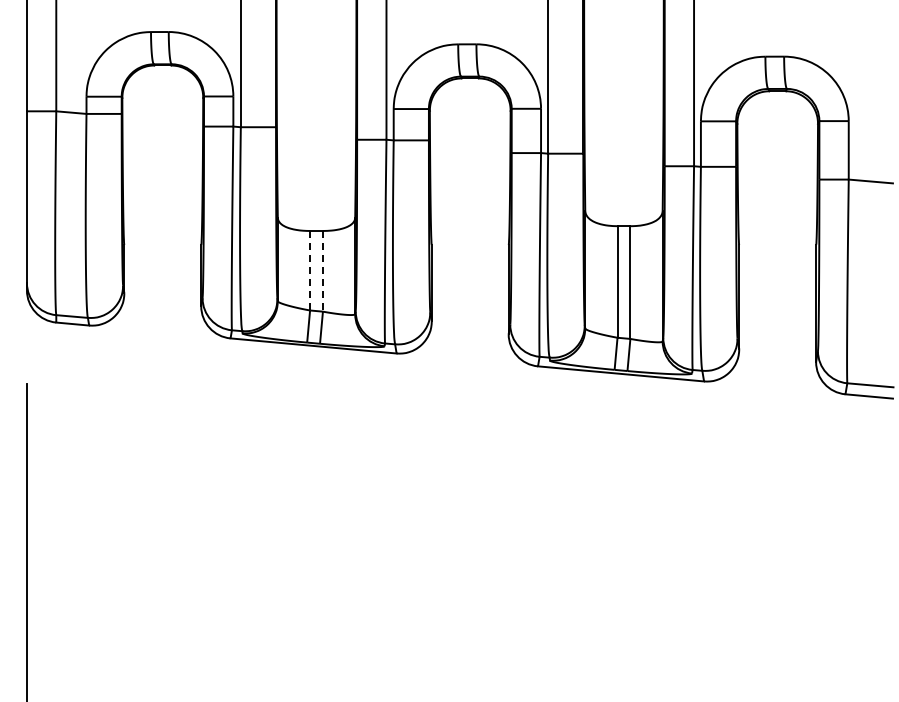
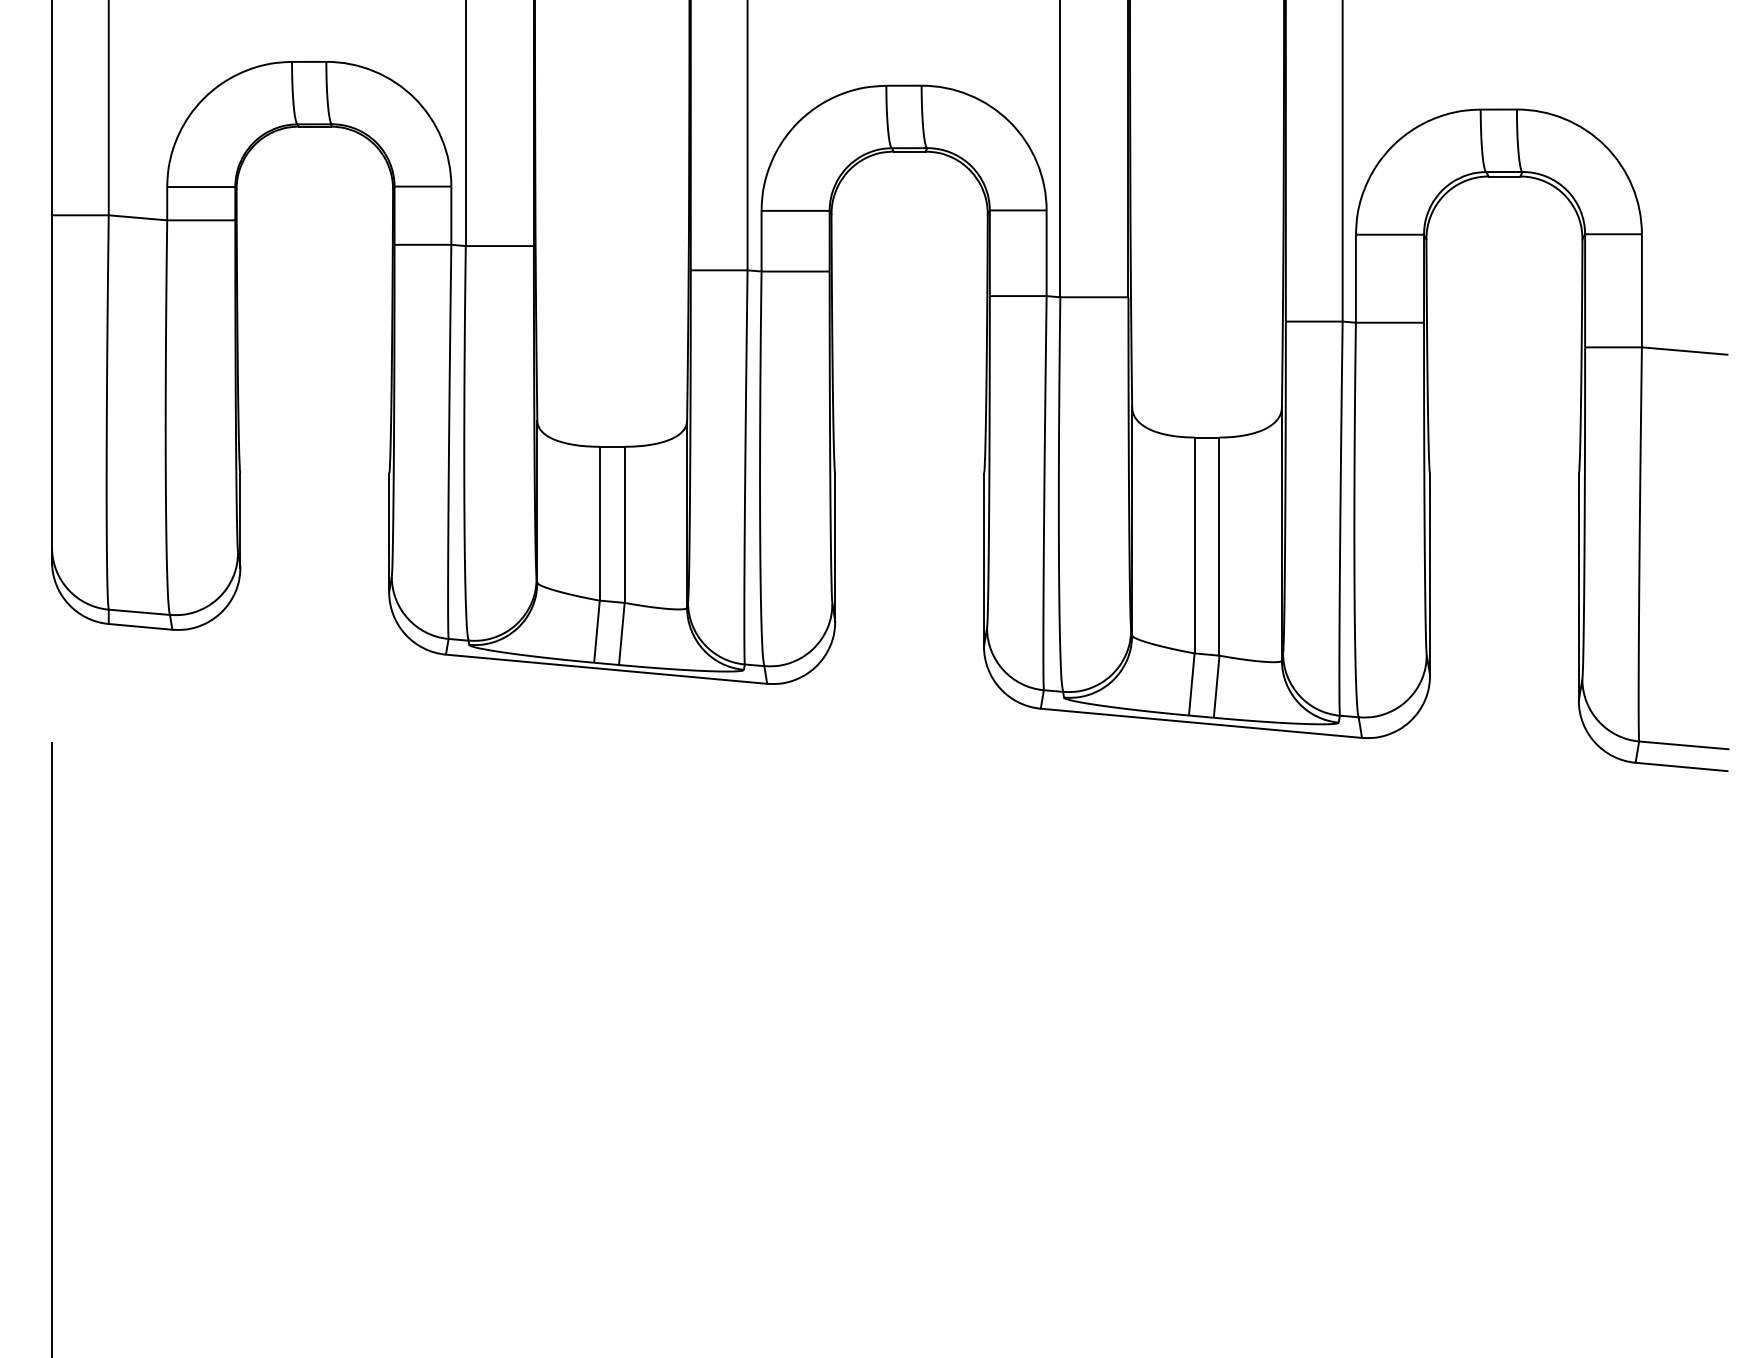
line: (310, 270) -> (600, 523), dashed -> solid
line: (322, 271) -> (623, 525), dashed -> solid

